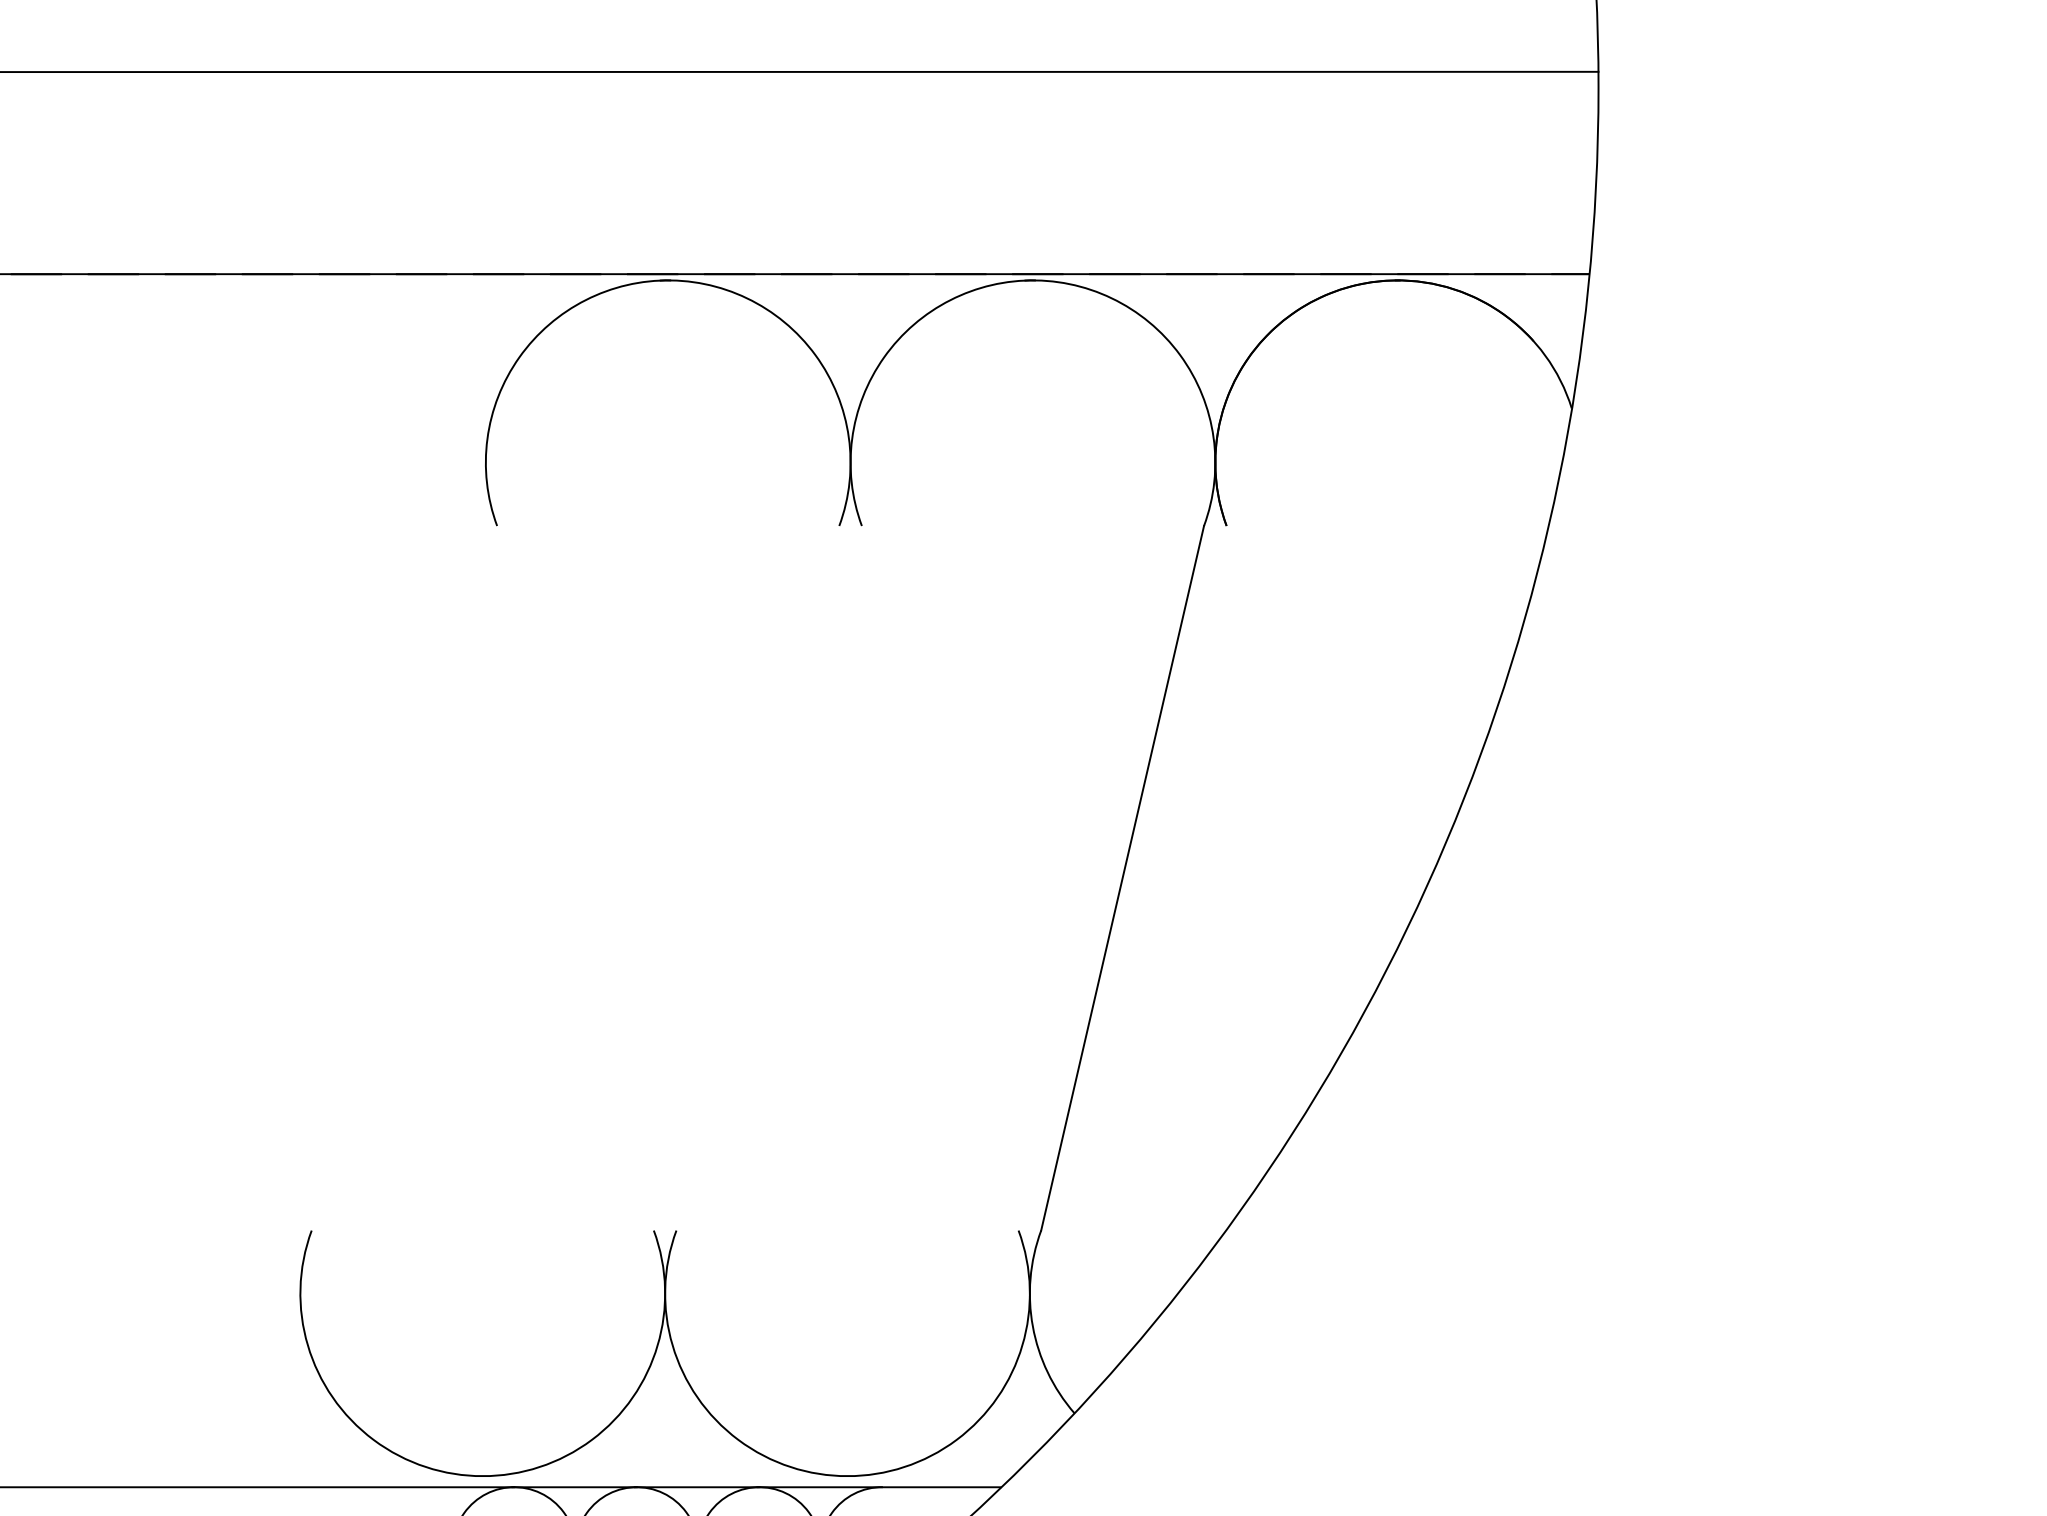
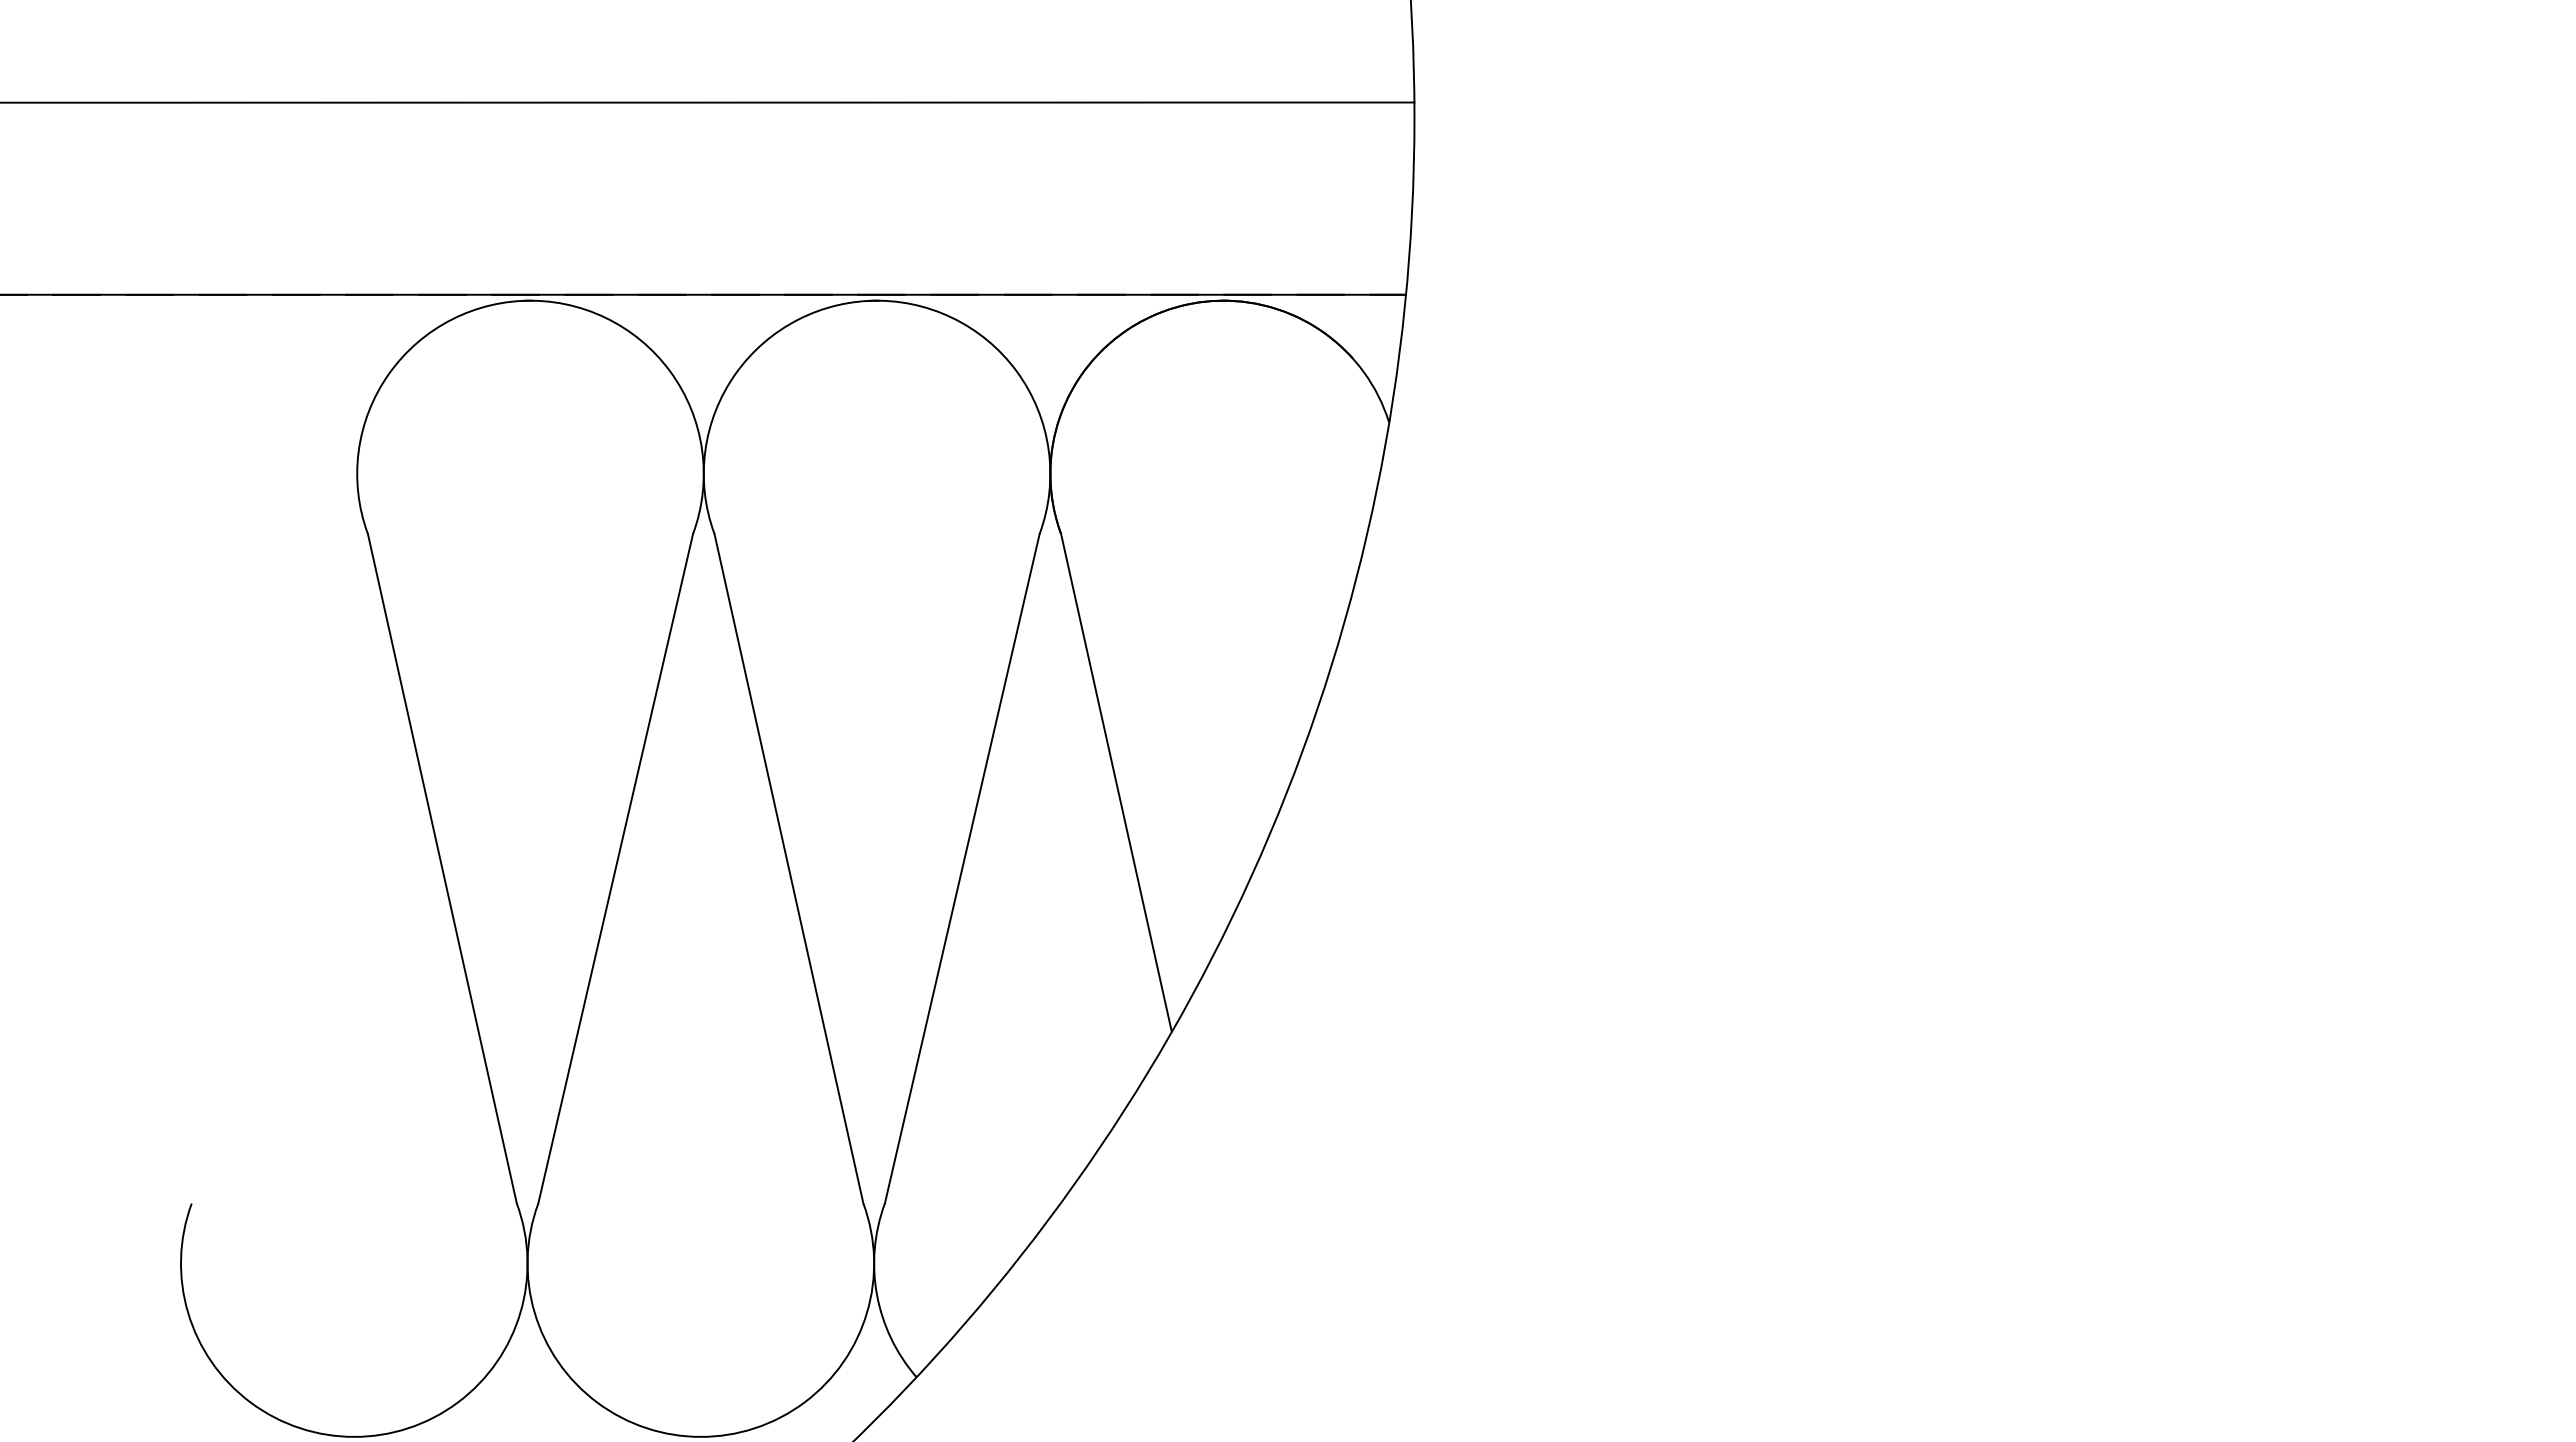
line: (1284, 787) -> (1116, 782), added
line: (574, 877) -> (441, 868), added
line: (757, 877) -> (615, 868), added
line: (939, 877) -> (788, 868), added

